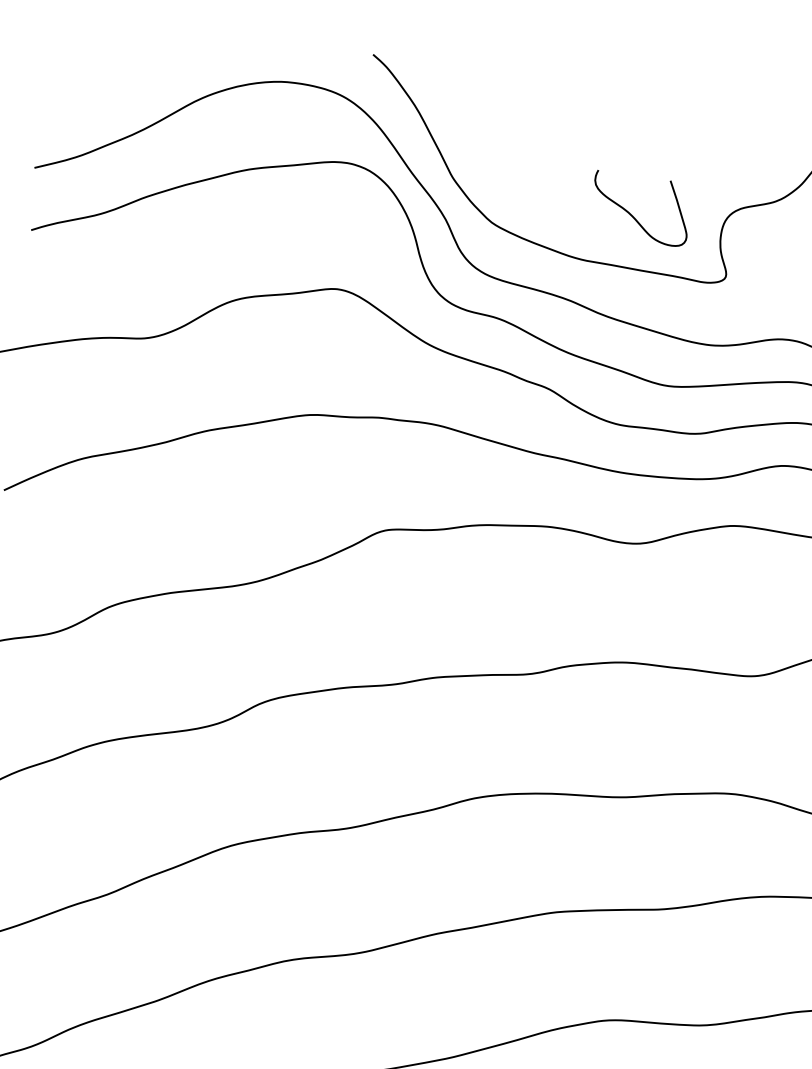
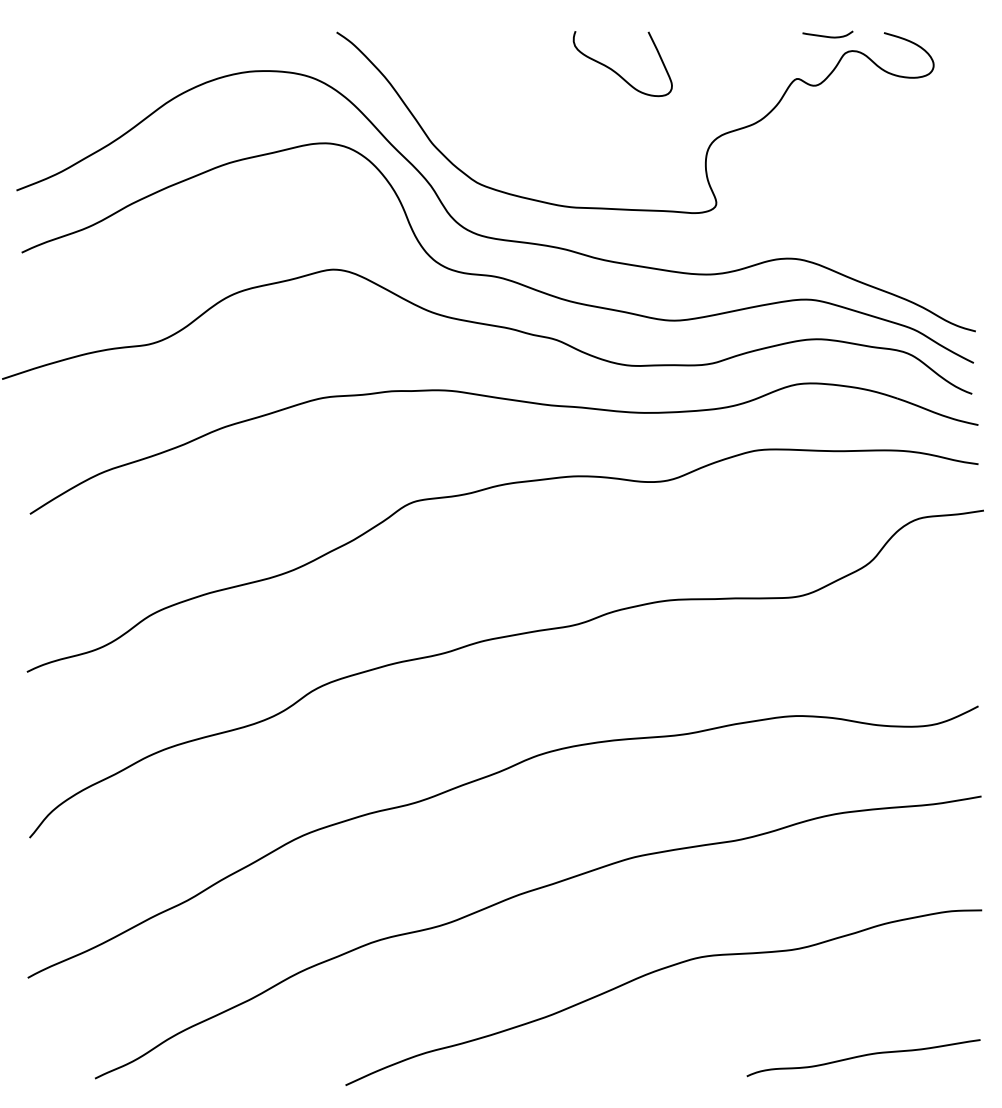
curve: (633, 215) -> (616, 71), moved

